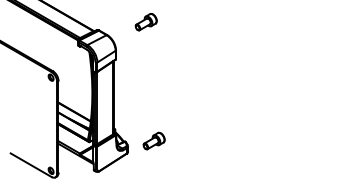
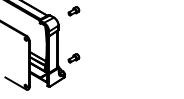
part: (153, 141) -> (73, 58), moved

